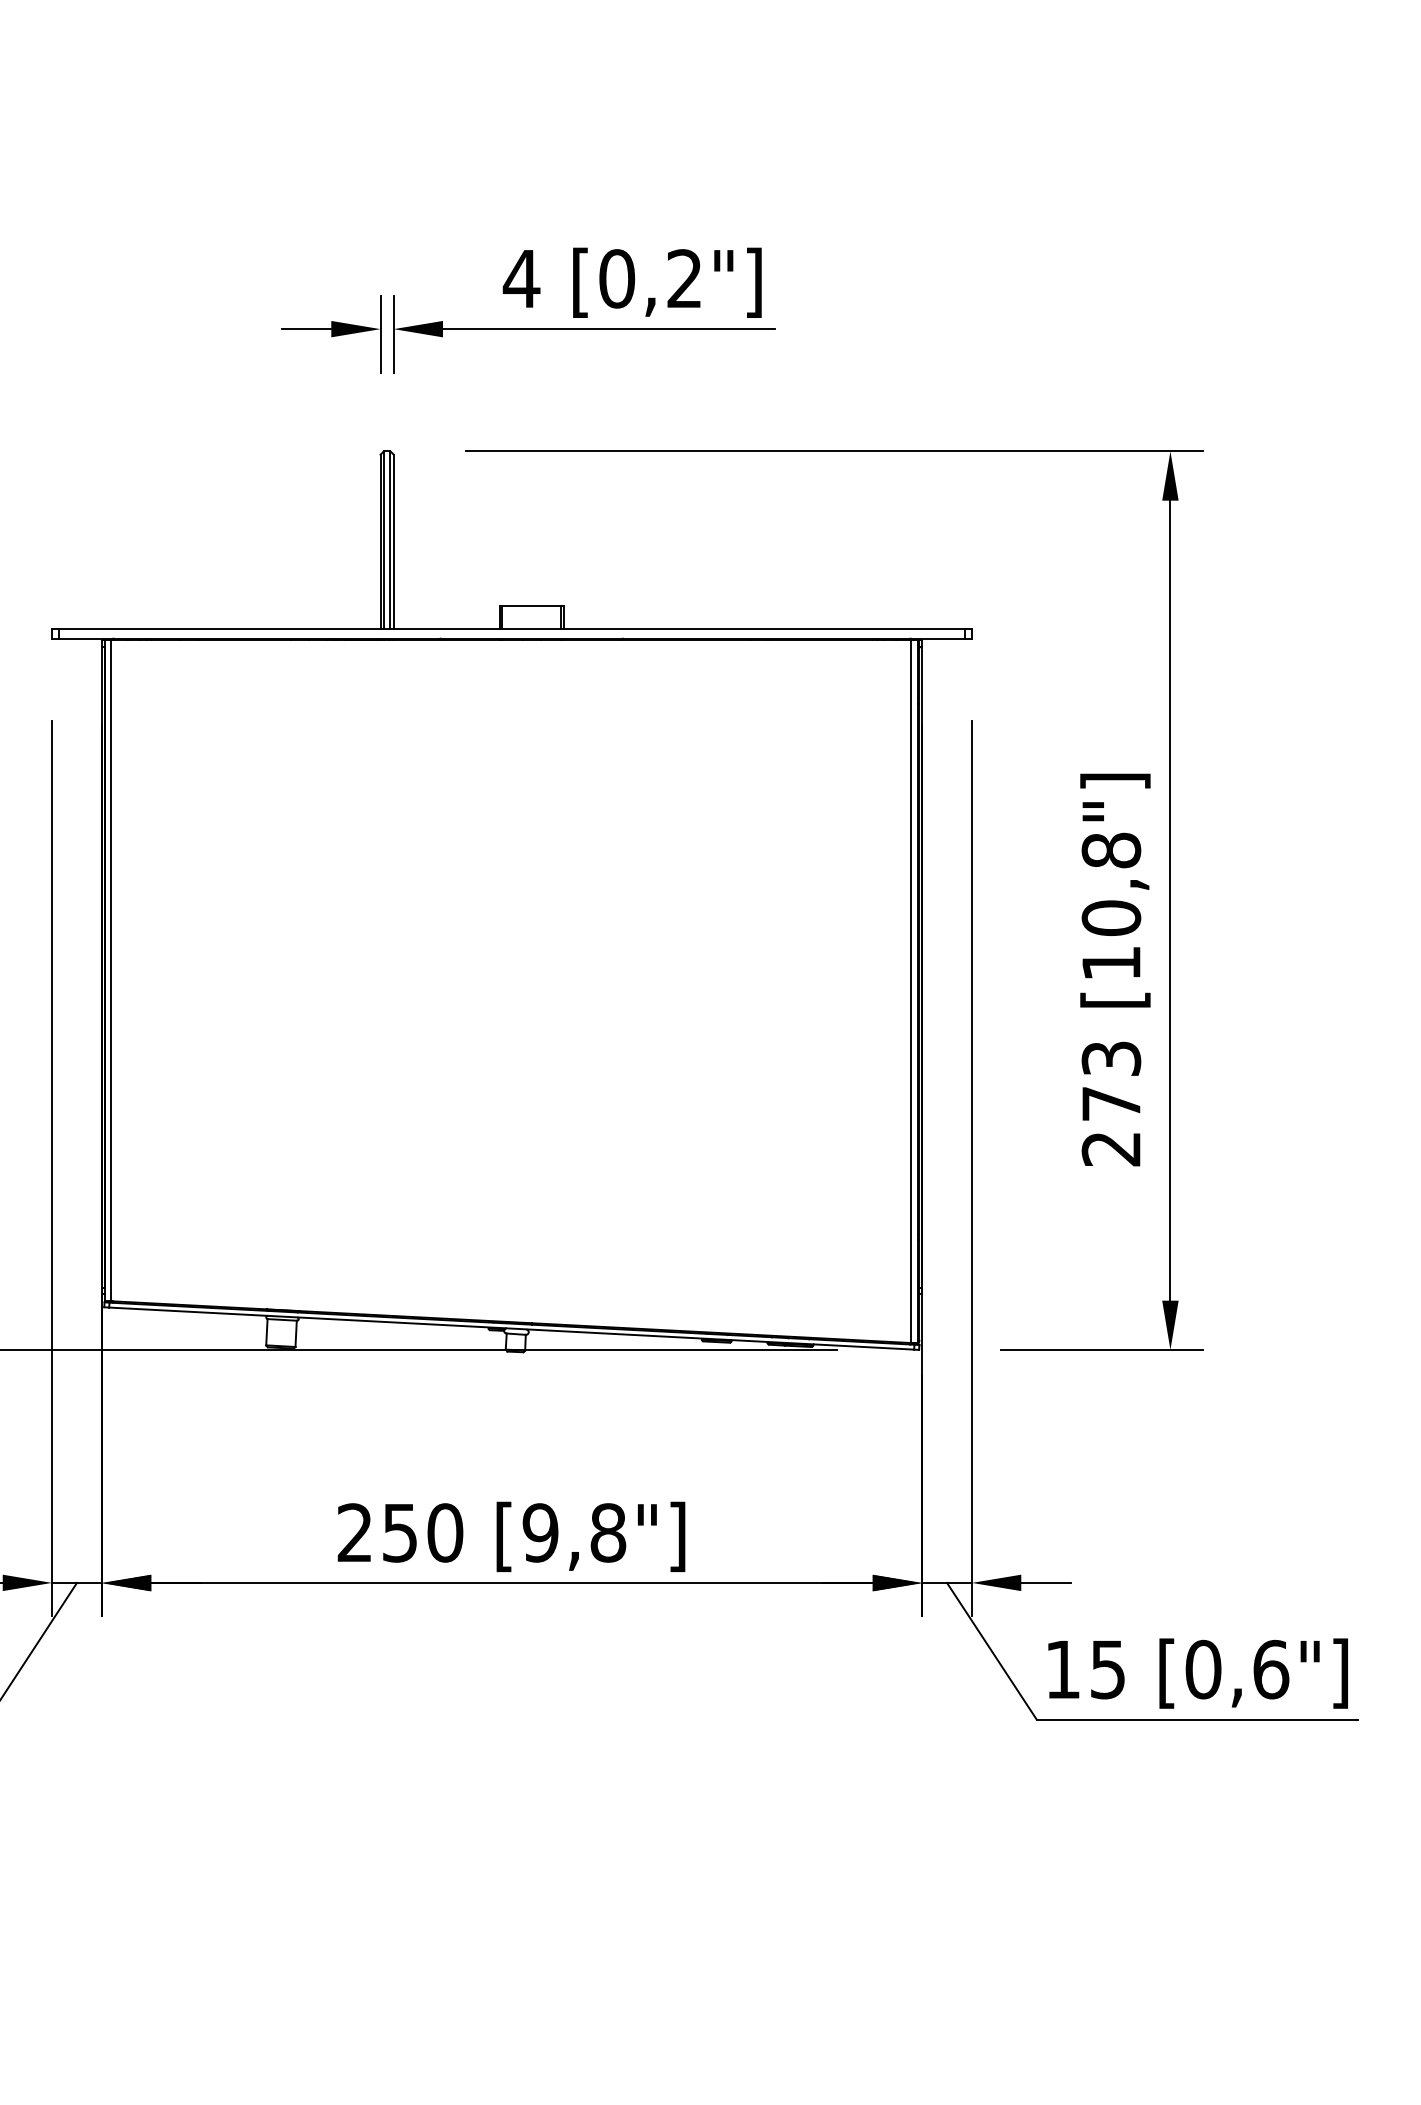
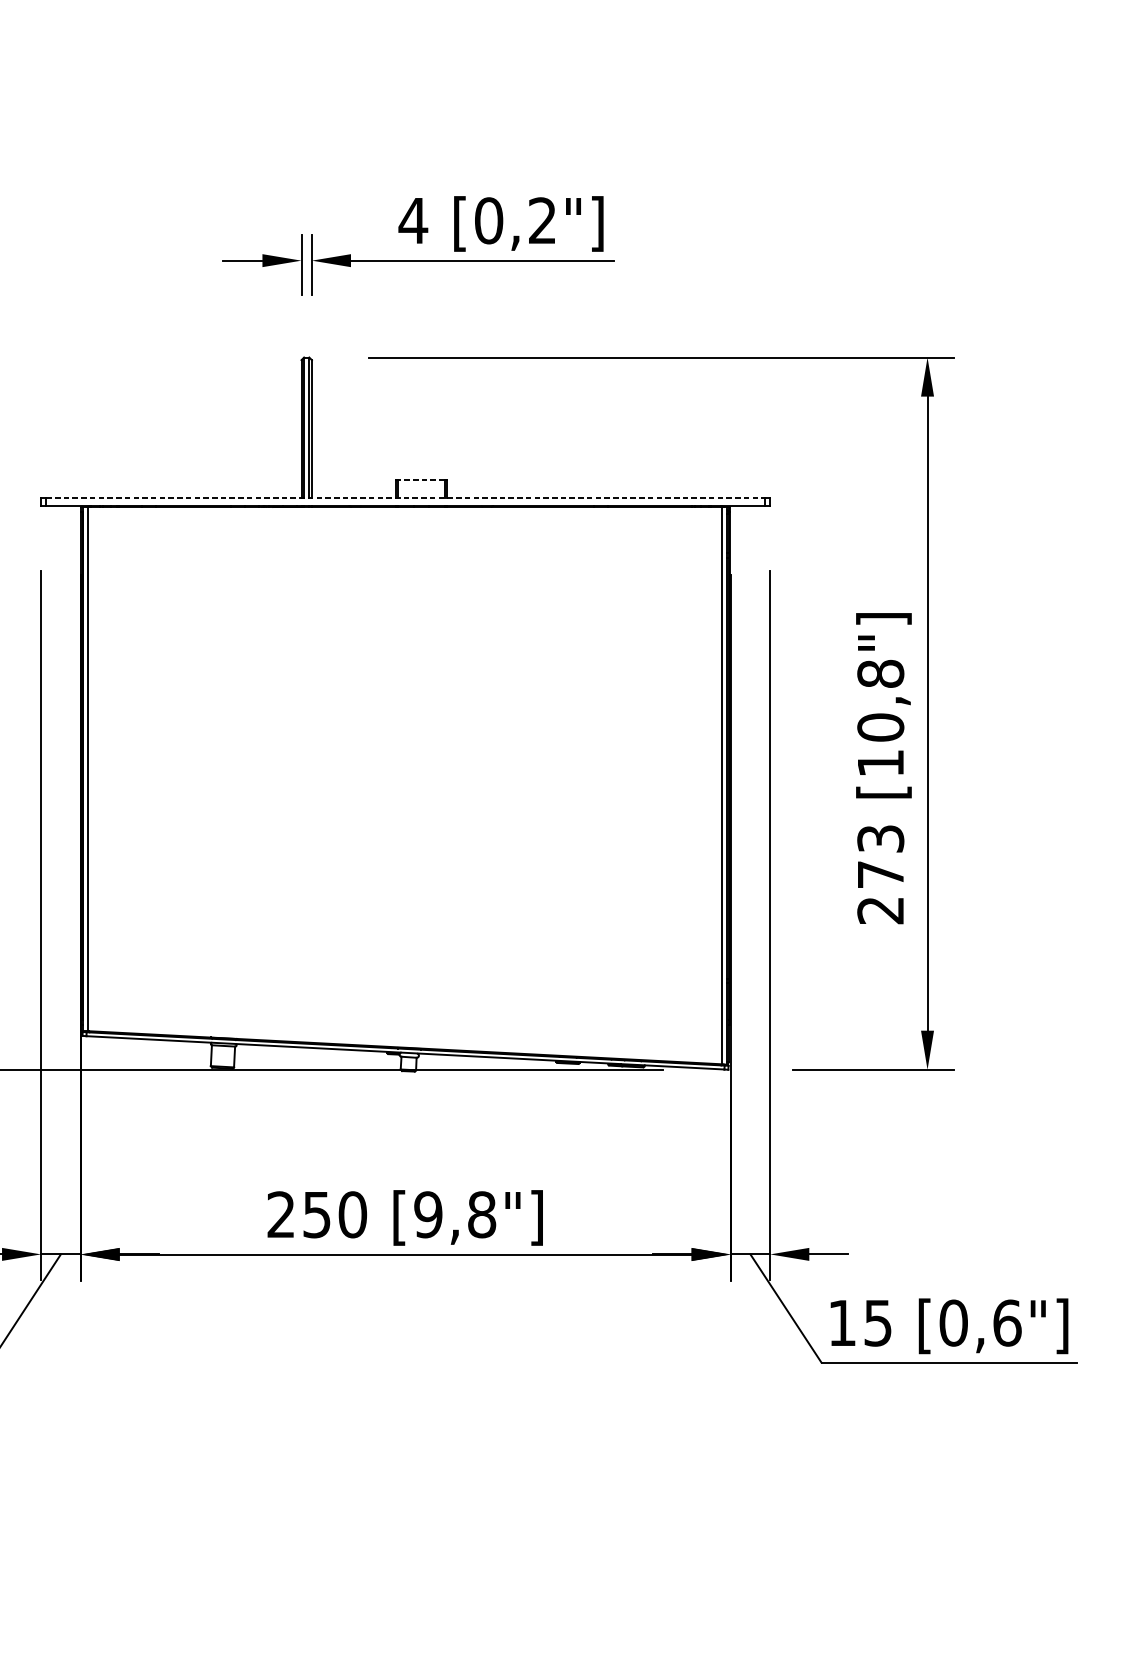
line: (531, 605) -> (421, 479), solid -> dashed
line: (512, 628) -> (406, 497), solid -> dashed

